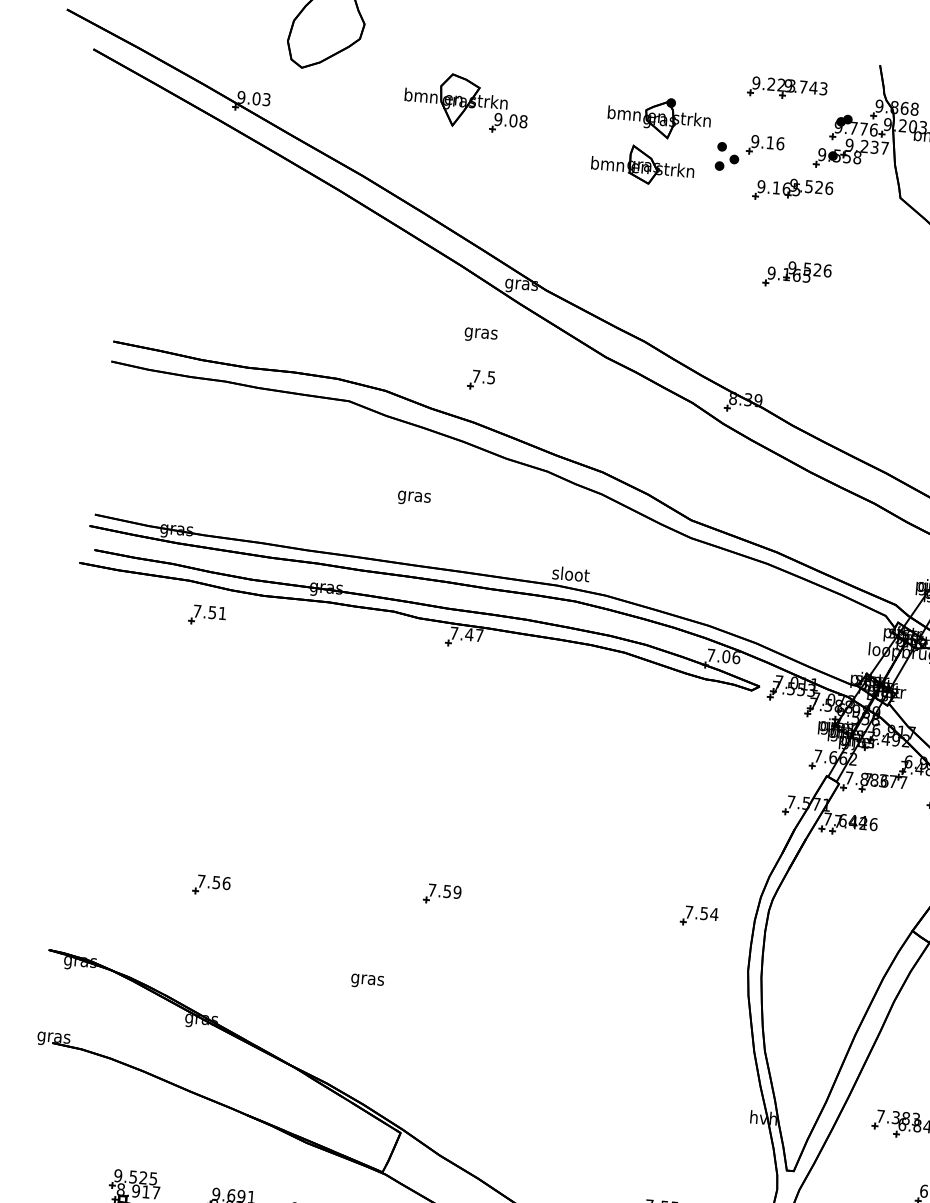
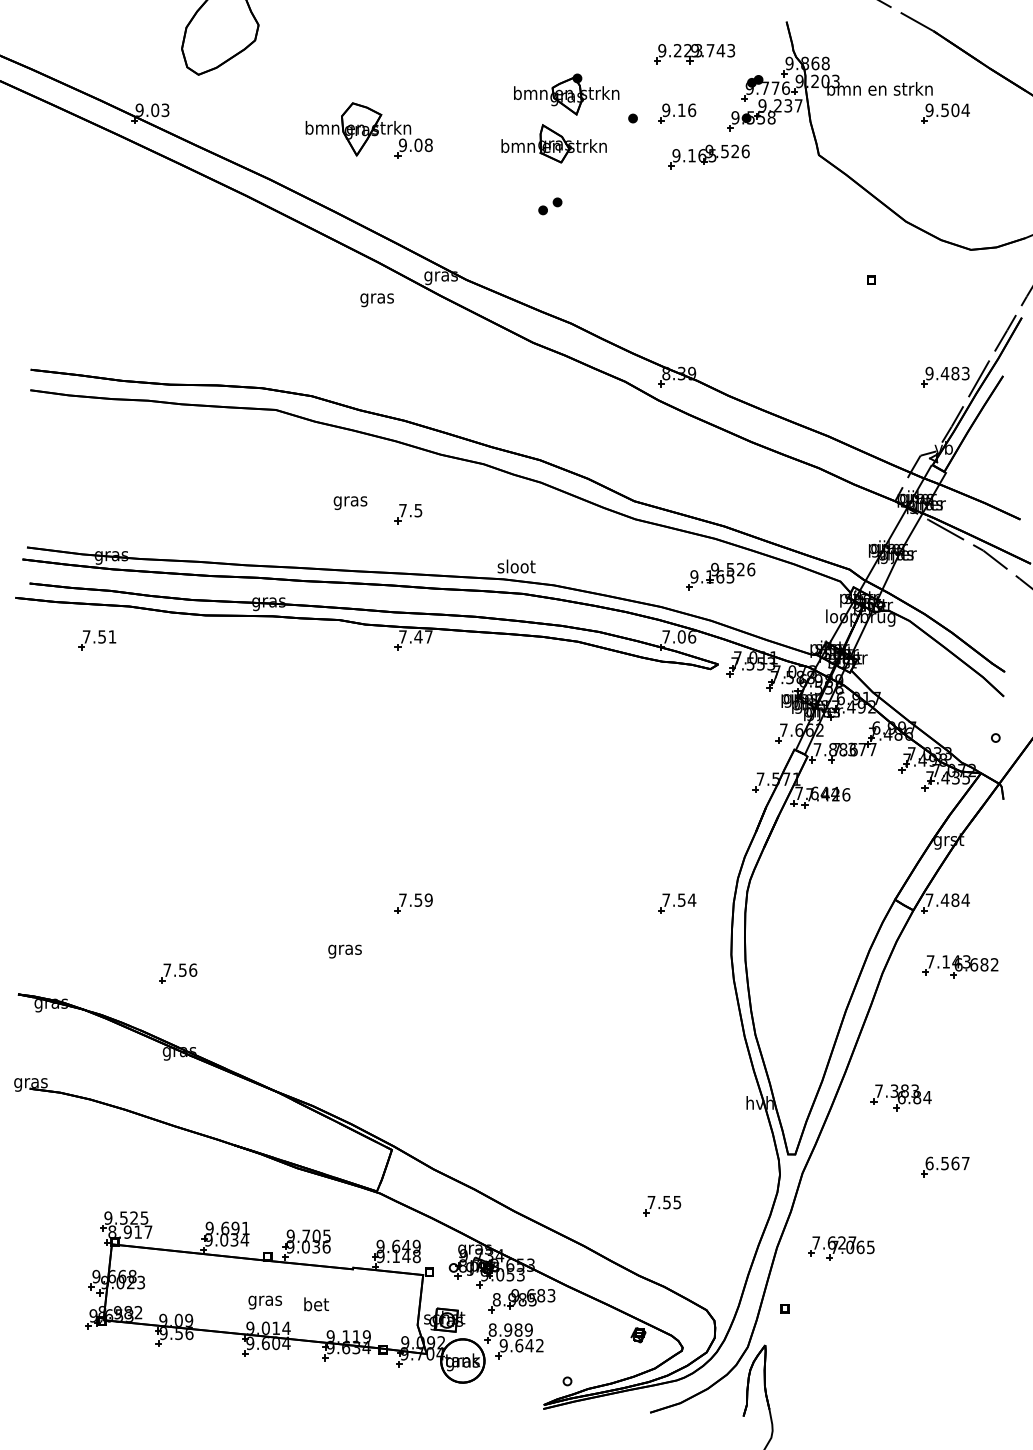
part: (465, 102) -> (368, 130), moved
part: (727, 162) -> (550, 206), moved
part: (797, 275) -> (720, 576), moved
text: (480, 335) -> (376, 300), moved
part: (481, 380) -> (408, 514), moved
part: (207, 615) -> (97, 640), moved
part: (212, 885) -> (178, 973), moved
text: (367, 981) -> (344, 951), moved

